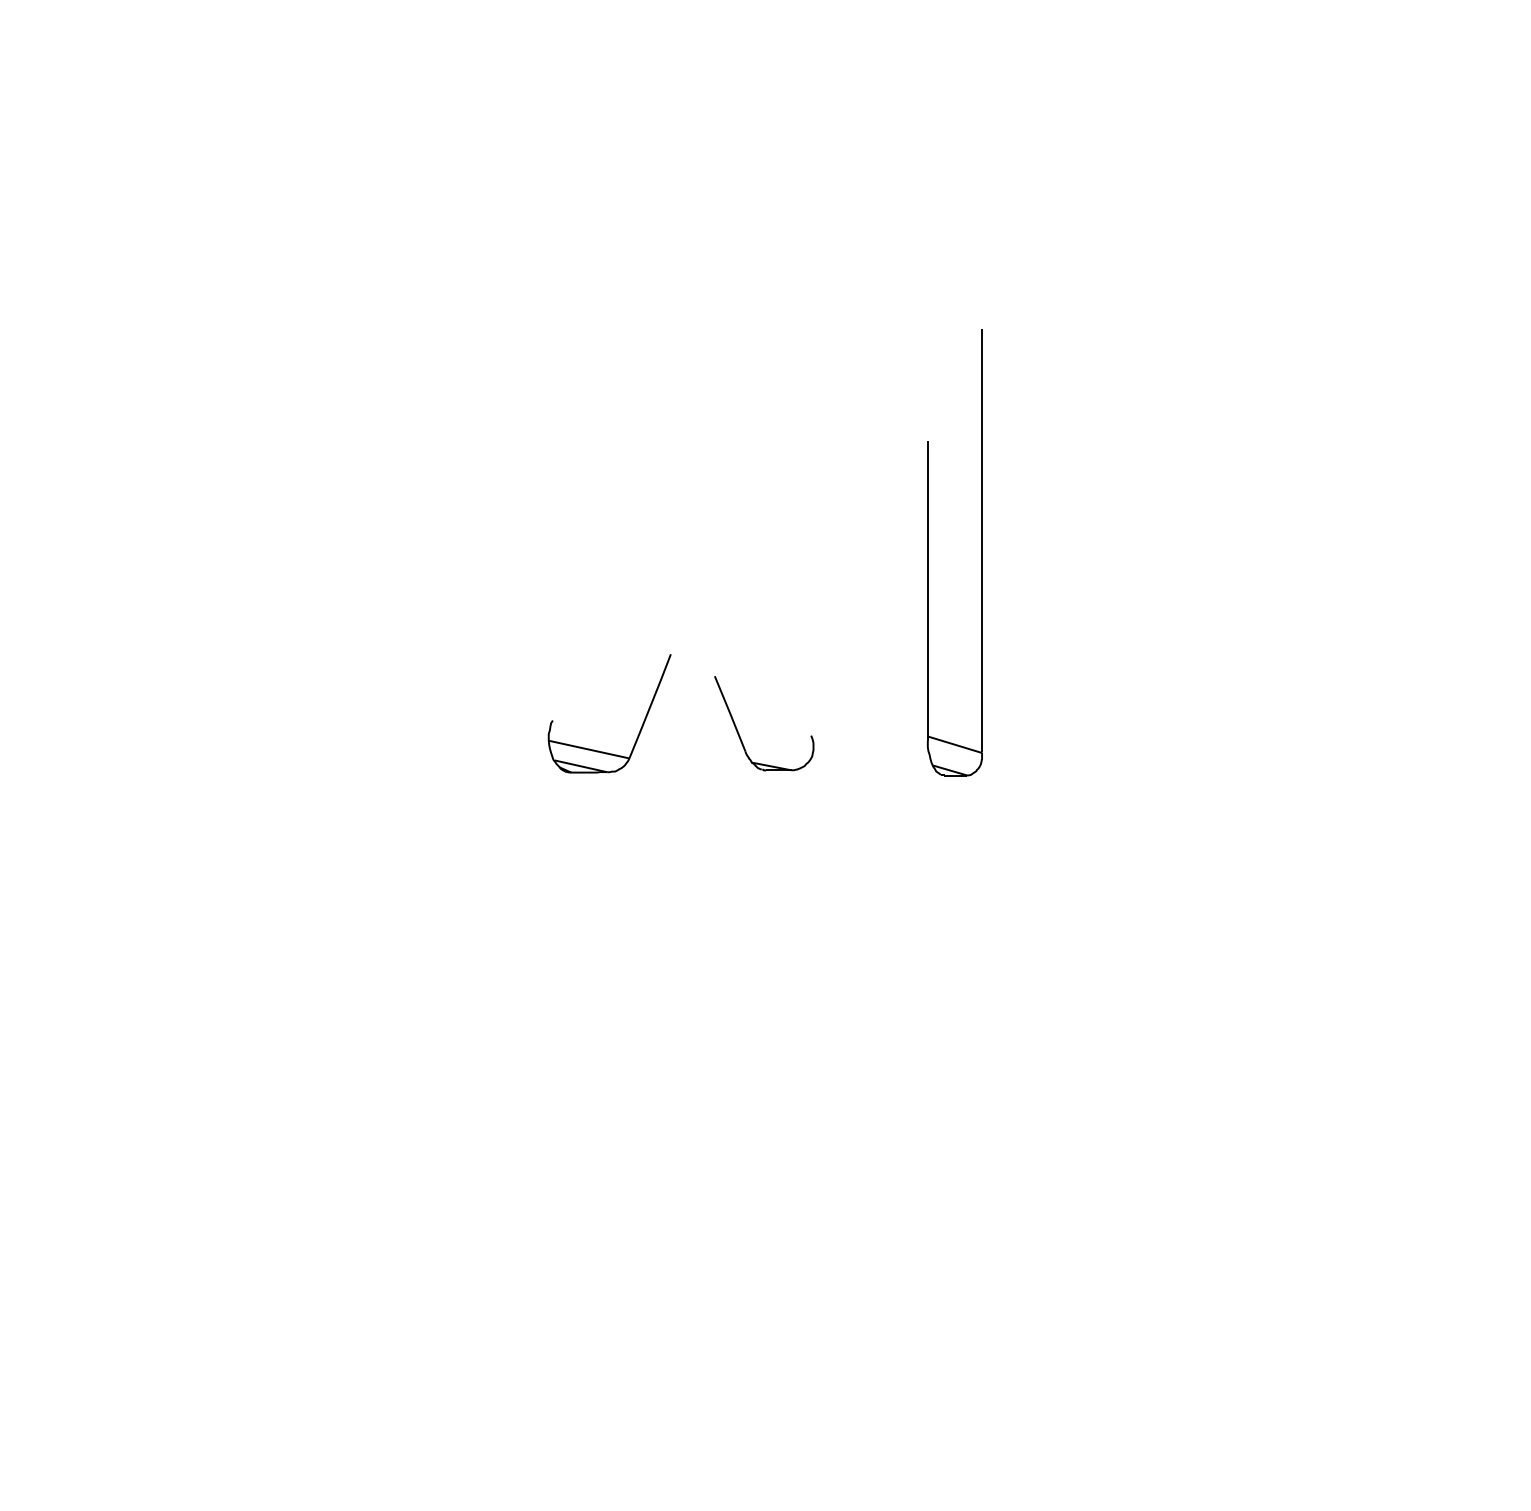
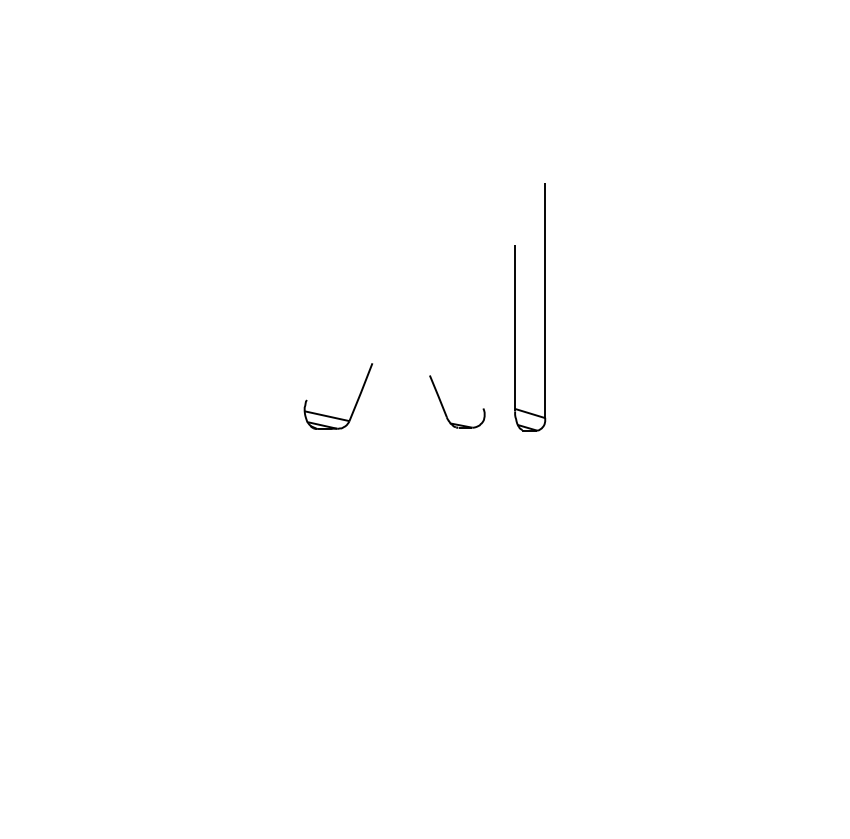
part: (739, 730) -> (443, 405), moved

